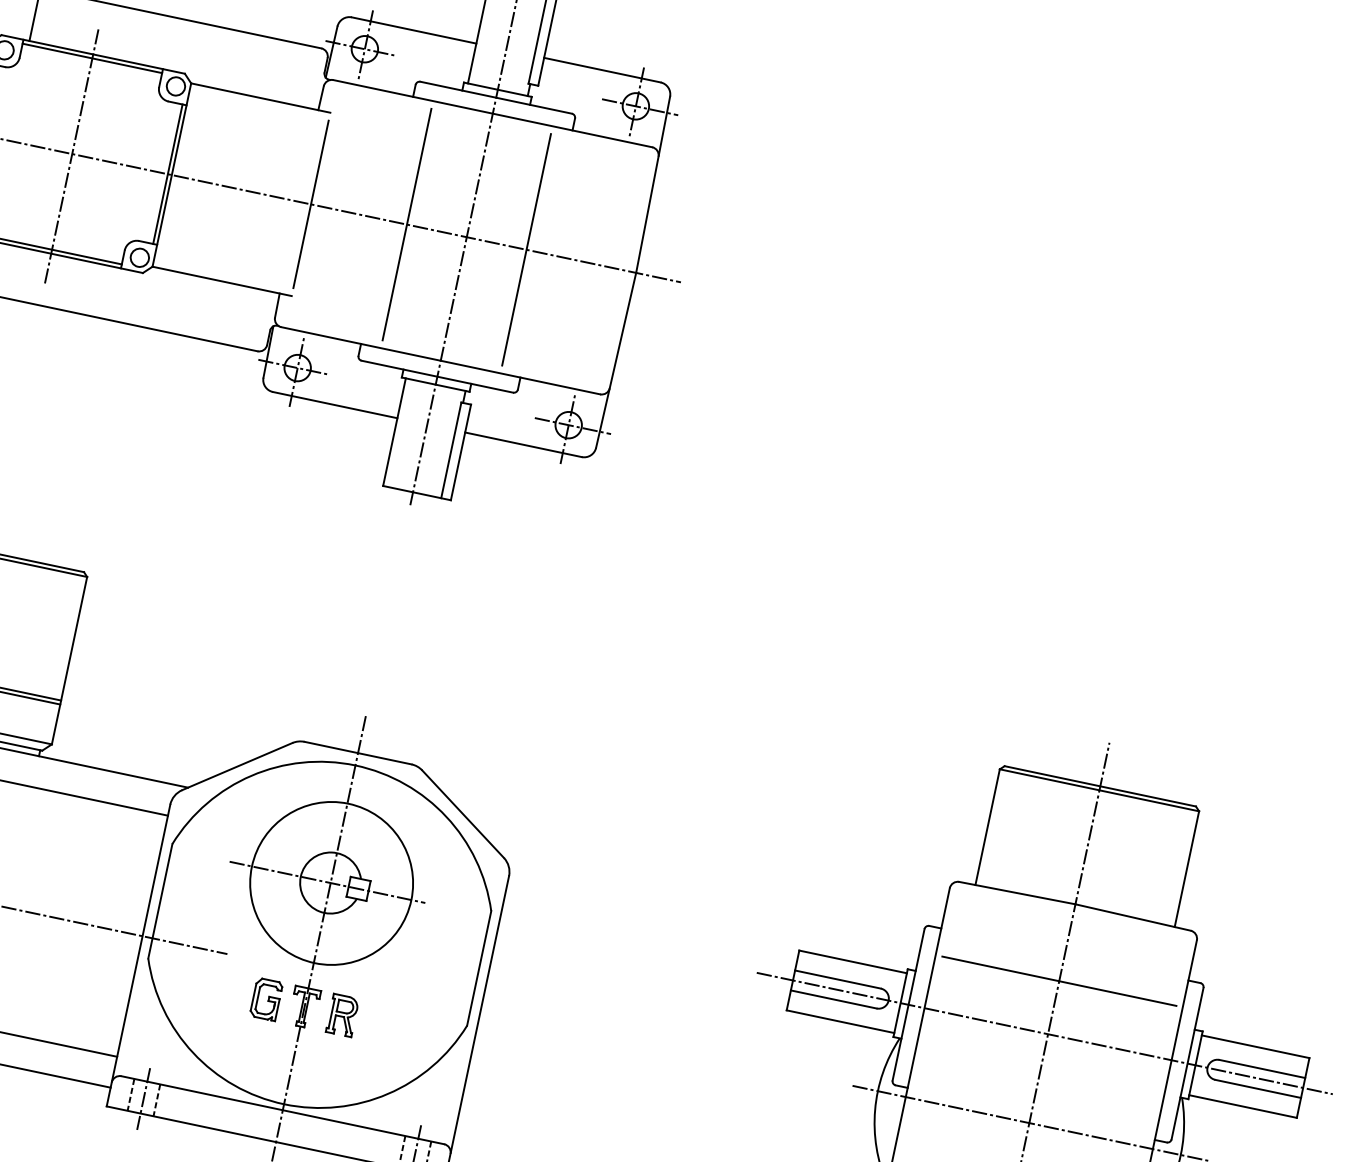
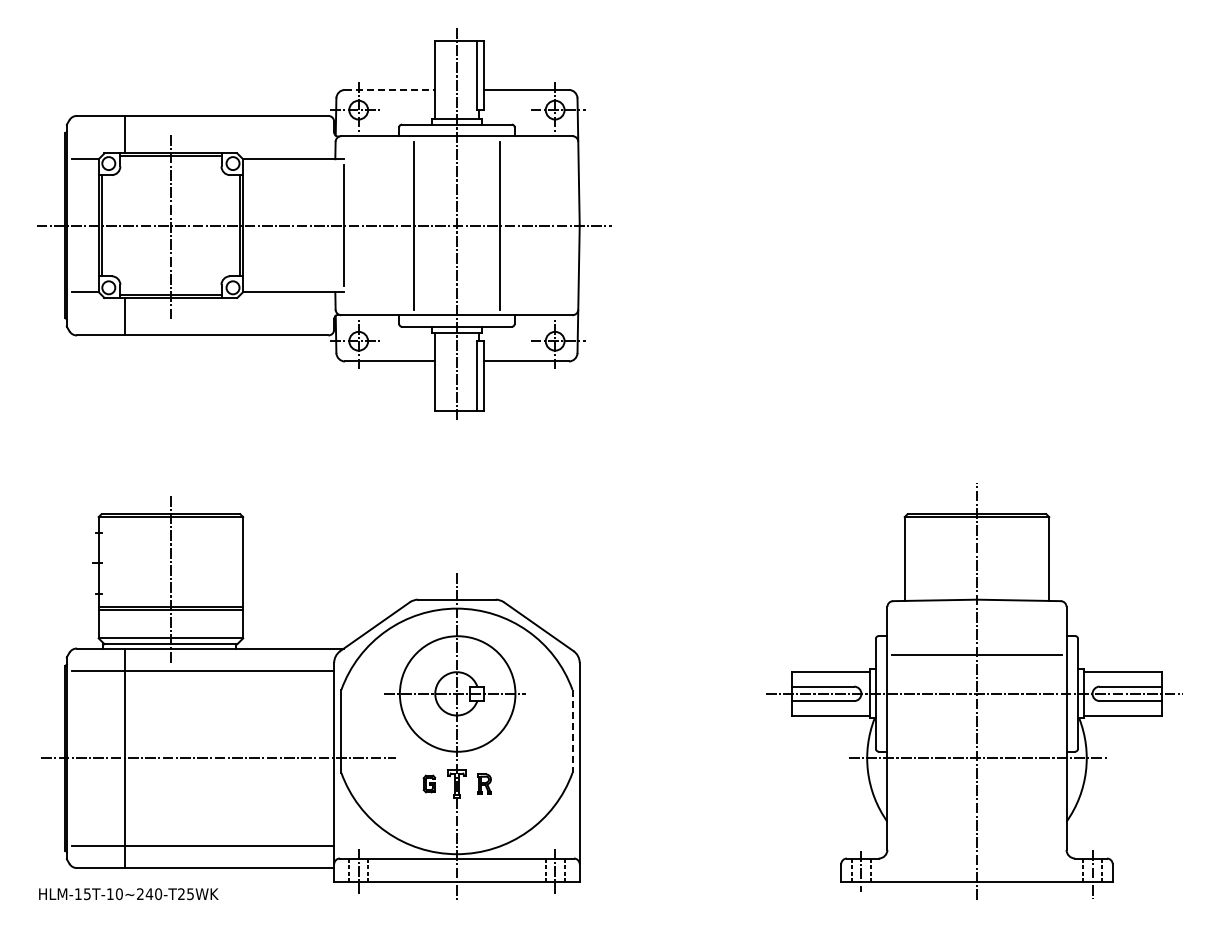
line: (414, 30) -> (390, 89), solid -> dashed
line: (479, 968) -> (572, 731), solid -> dashed
part: (266, 998) -> (429, 783), size x0.6
part: (342, 1014) -> (484, 783), size x0.7

